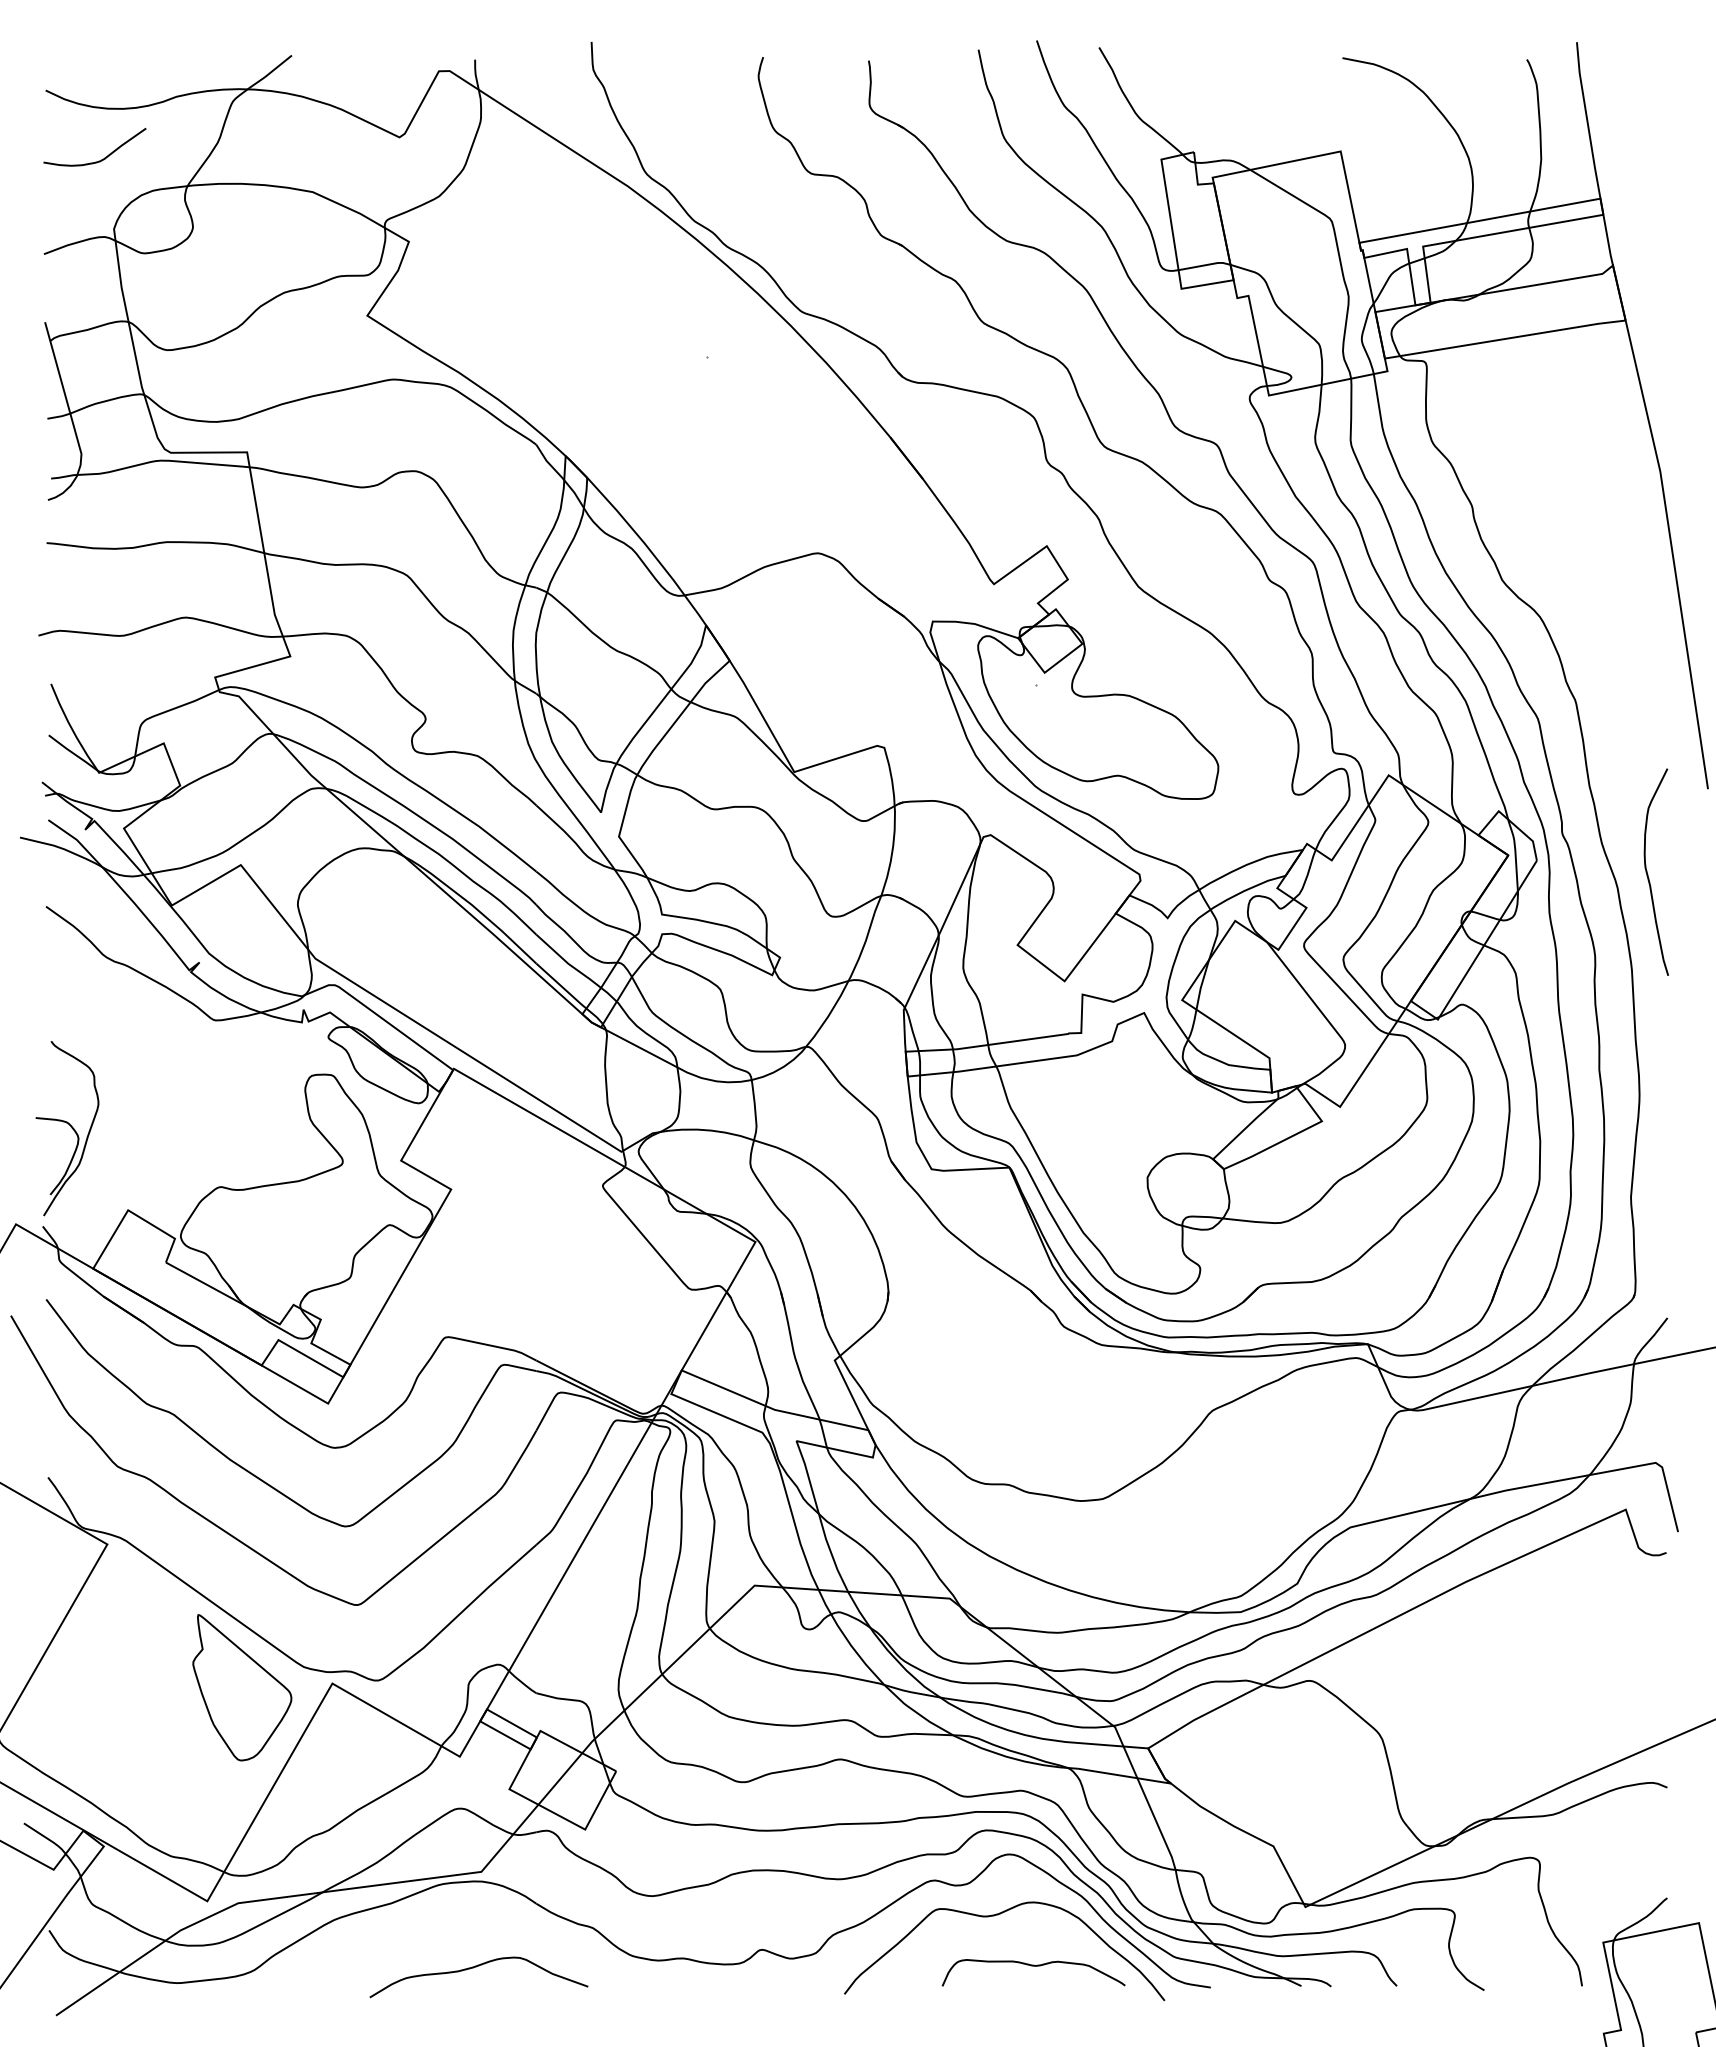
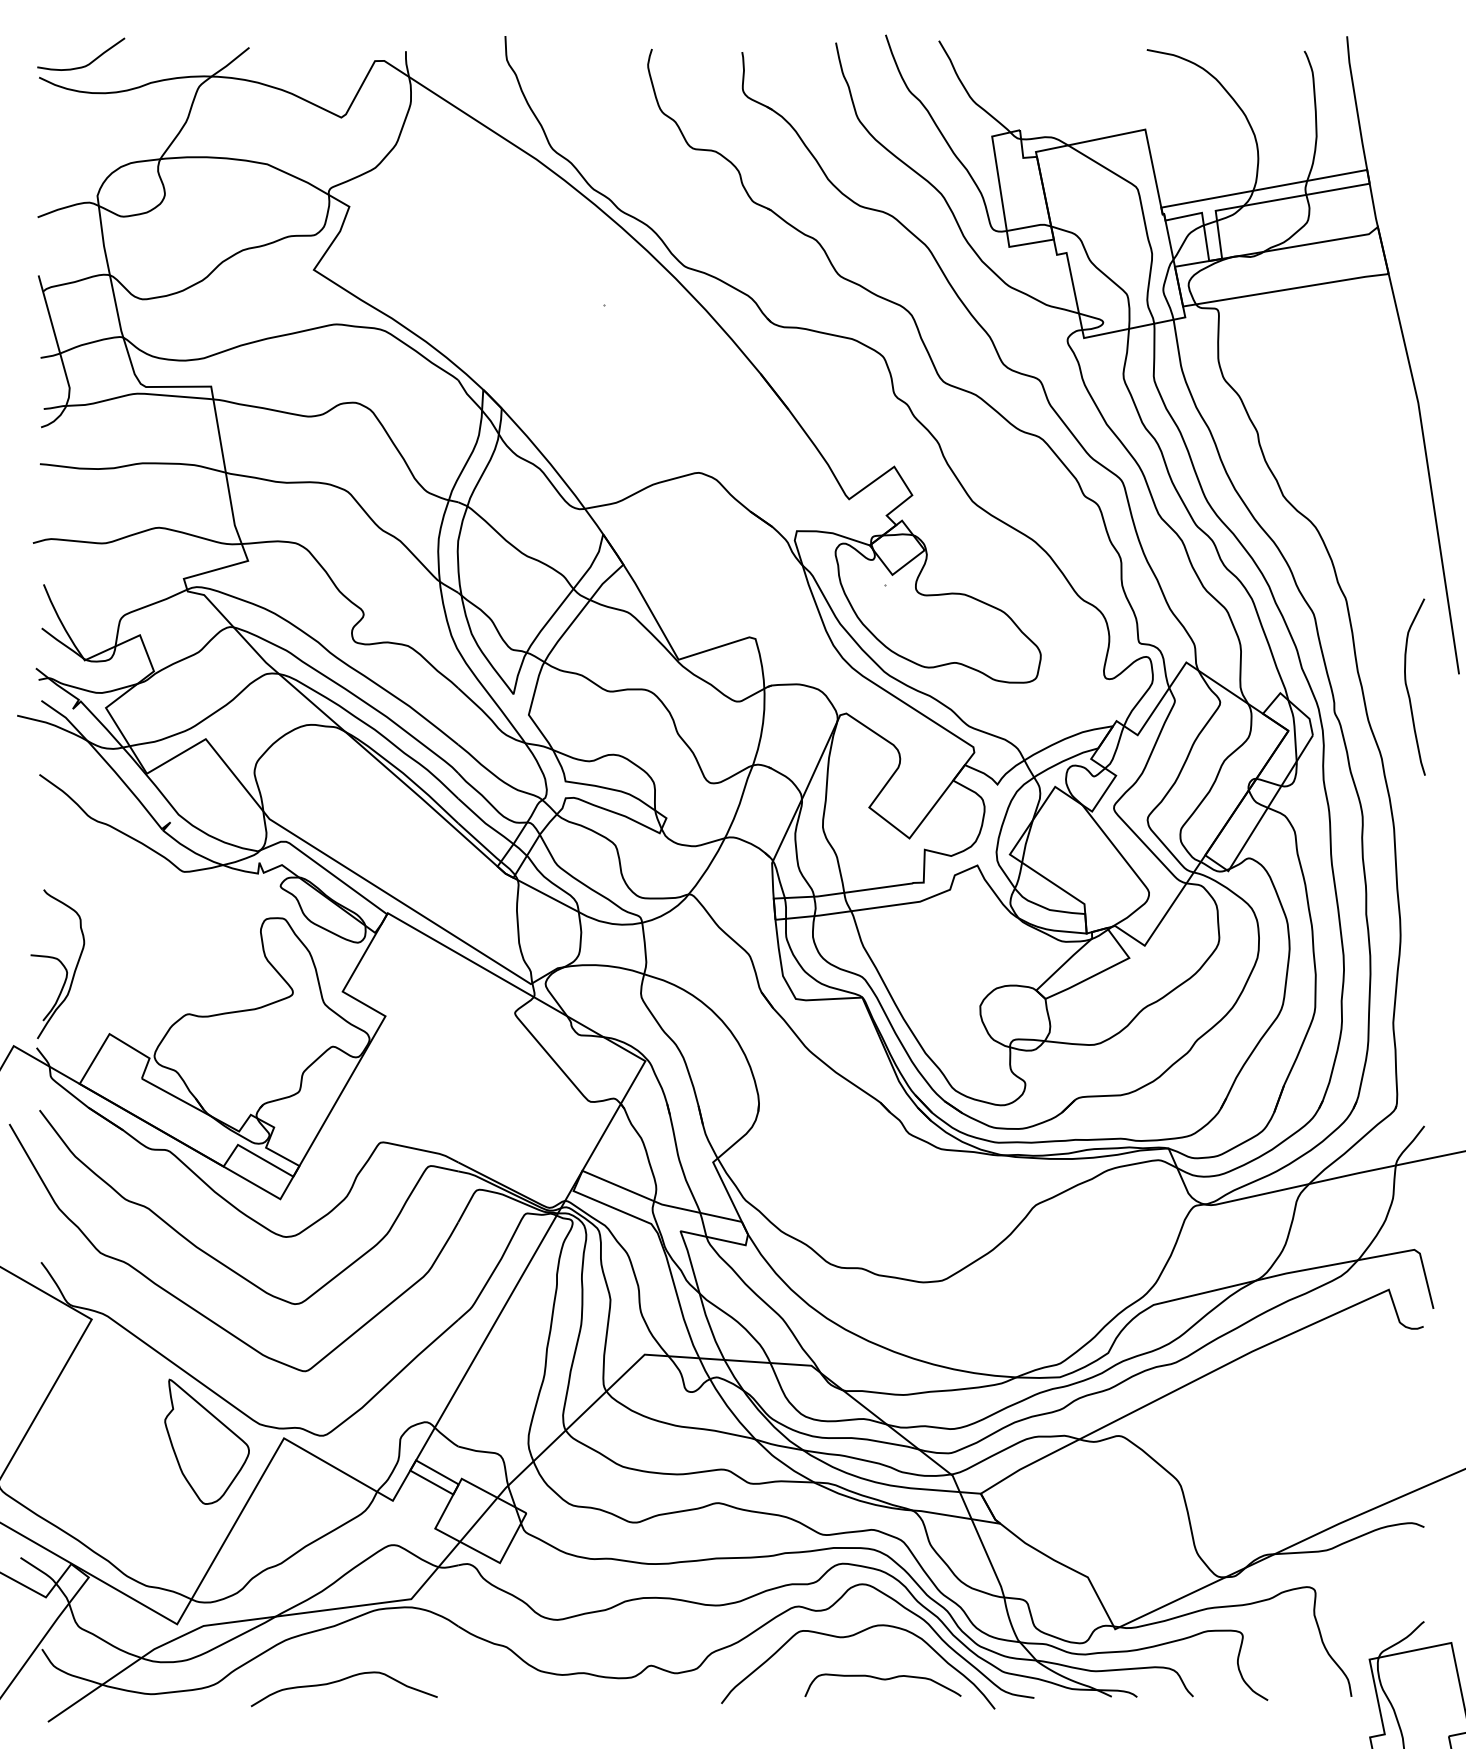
curve: (98, 160) -> (84, 65), moved
curve: (1648, 874) -> (1408, 689), moved
curve: (476, 1967) -> (342, 1680), moved

